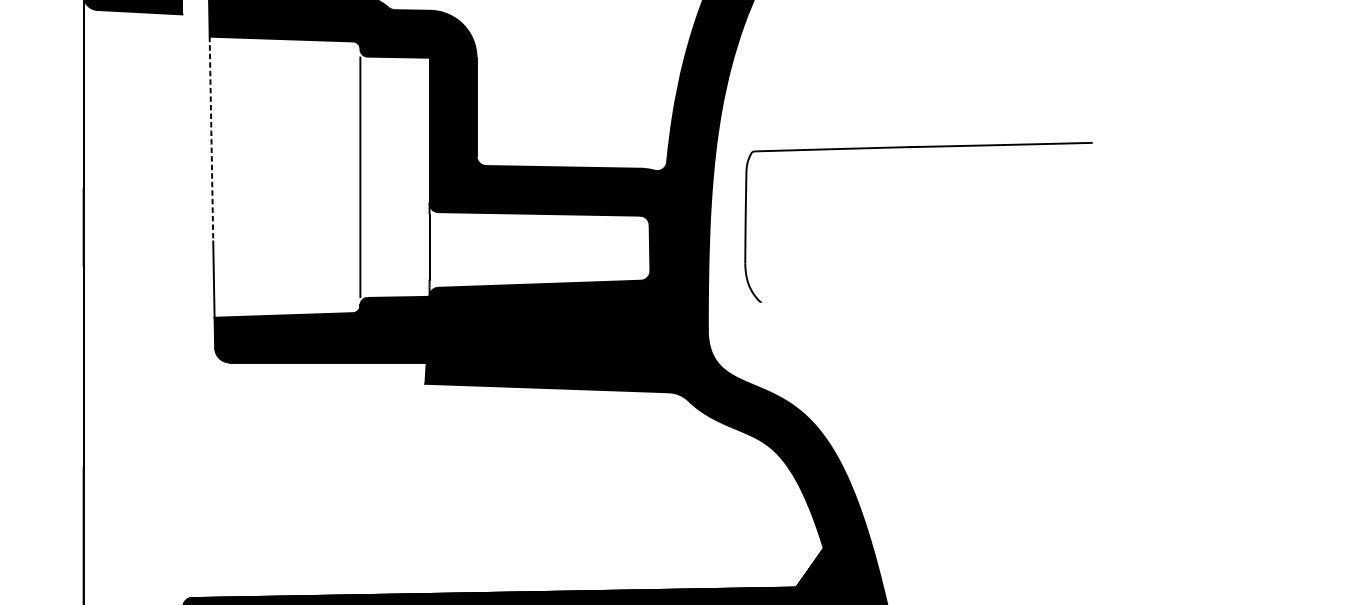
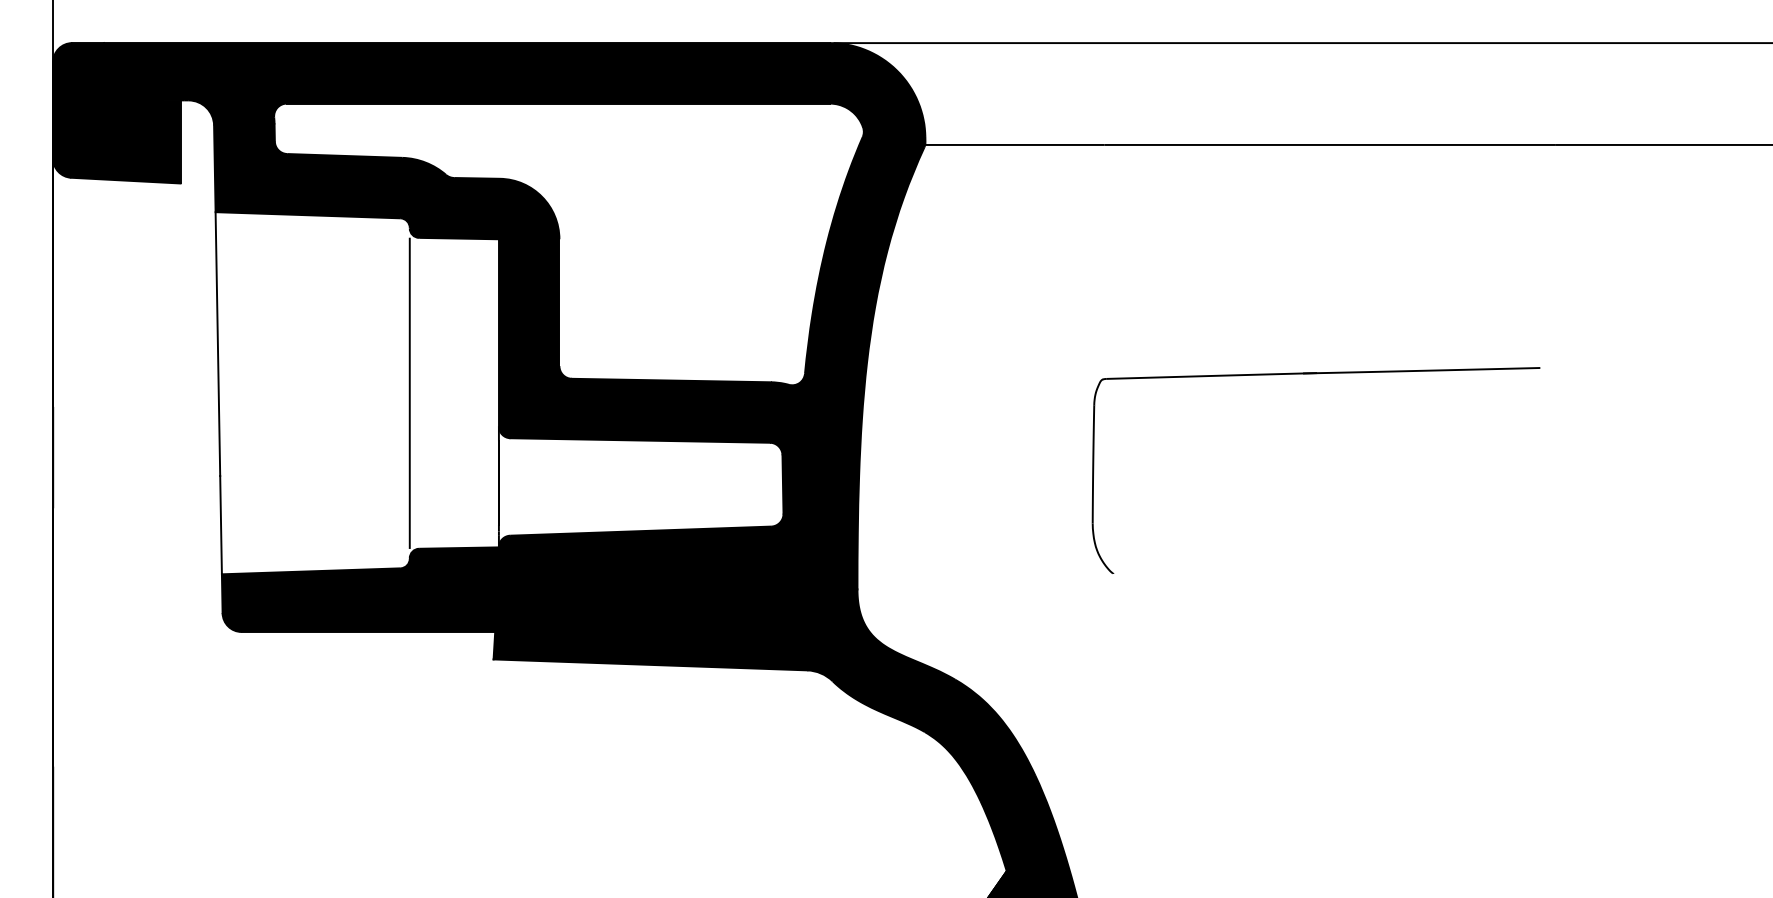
line: (211, 139) -> (217, 344), dashed -> solid
part: (918, 147) -> (1315, 374), moved

